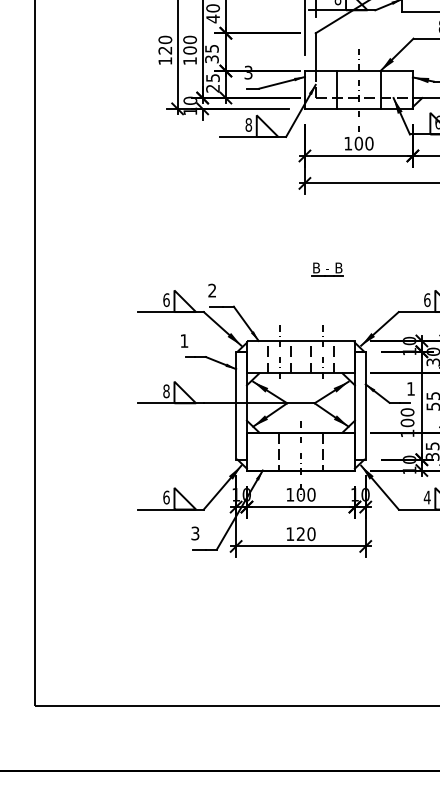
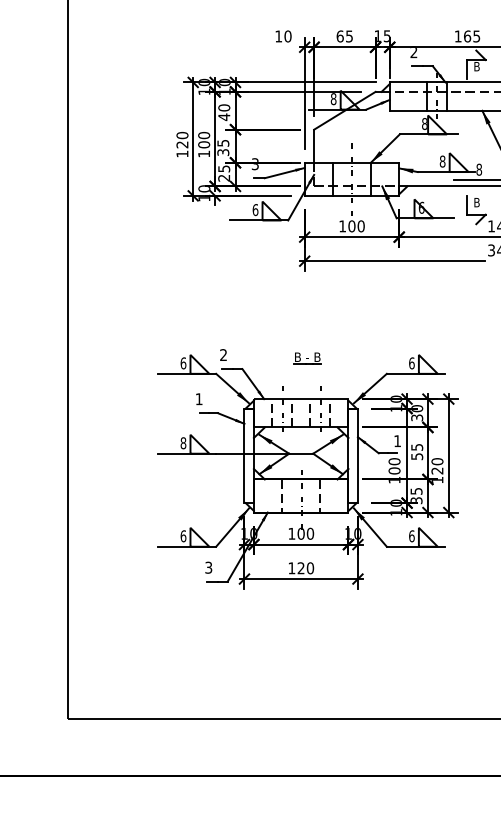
text: (248, 124) -> (255, 209), 8 -> 6
part: (327, 269) -> (307, 358), moved
text: (426, 497) -> (411, 536), 4 -> 6

